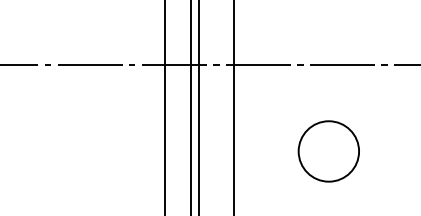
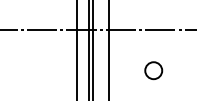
circle: (328, 150) -> (153, 70), size x0.6

